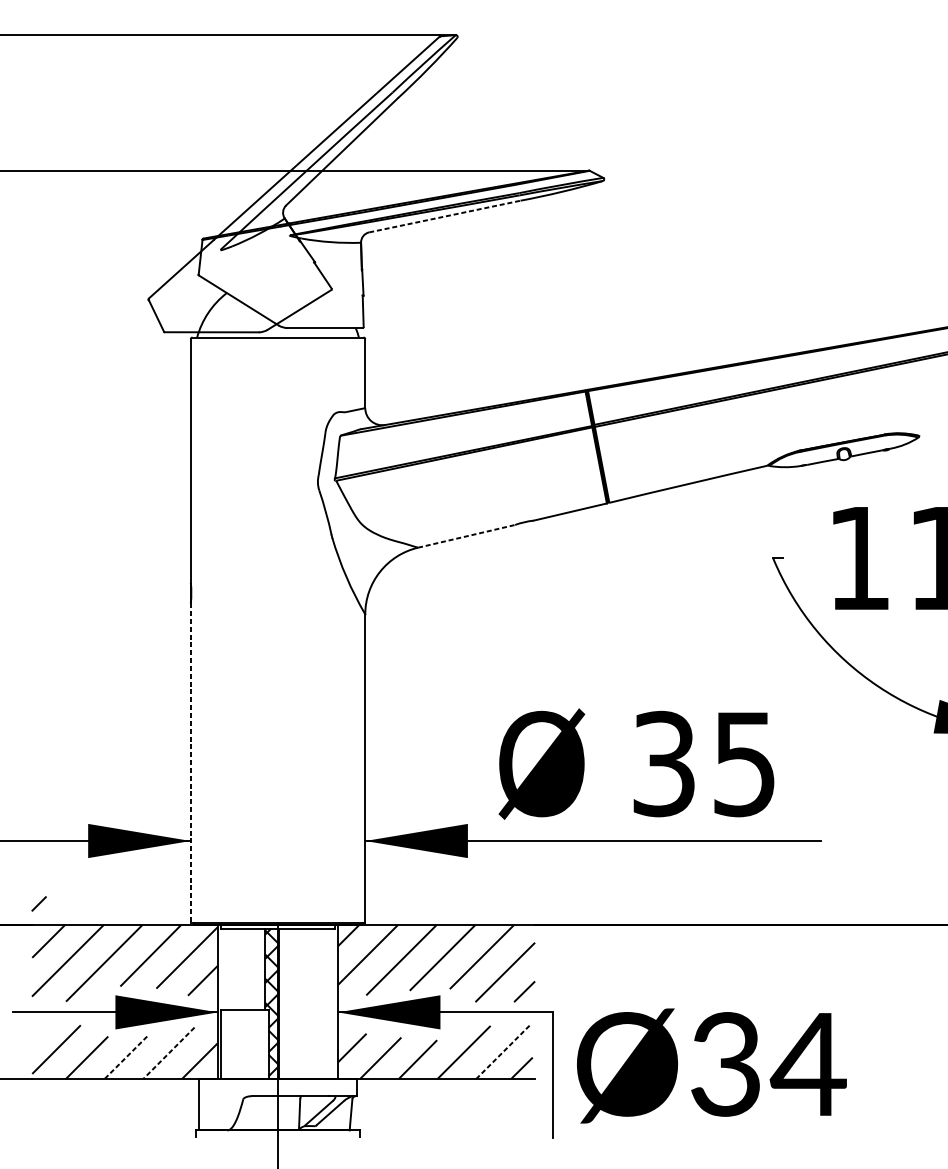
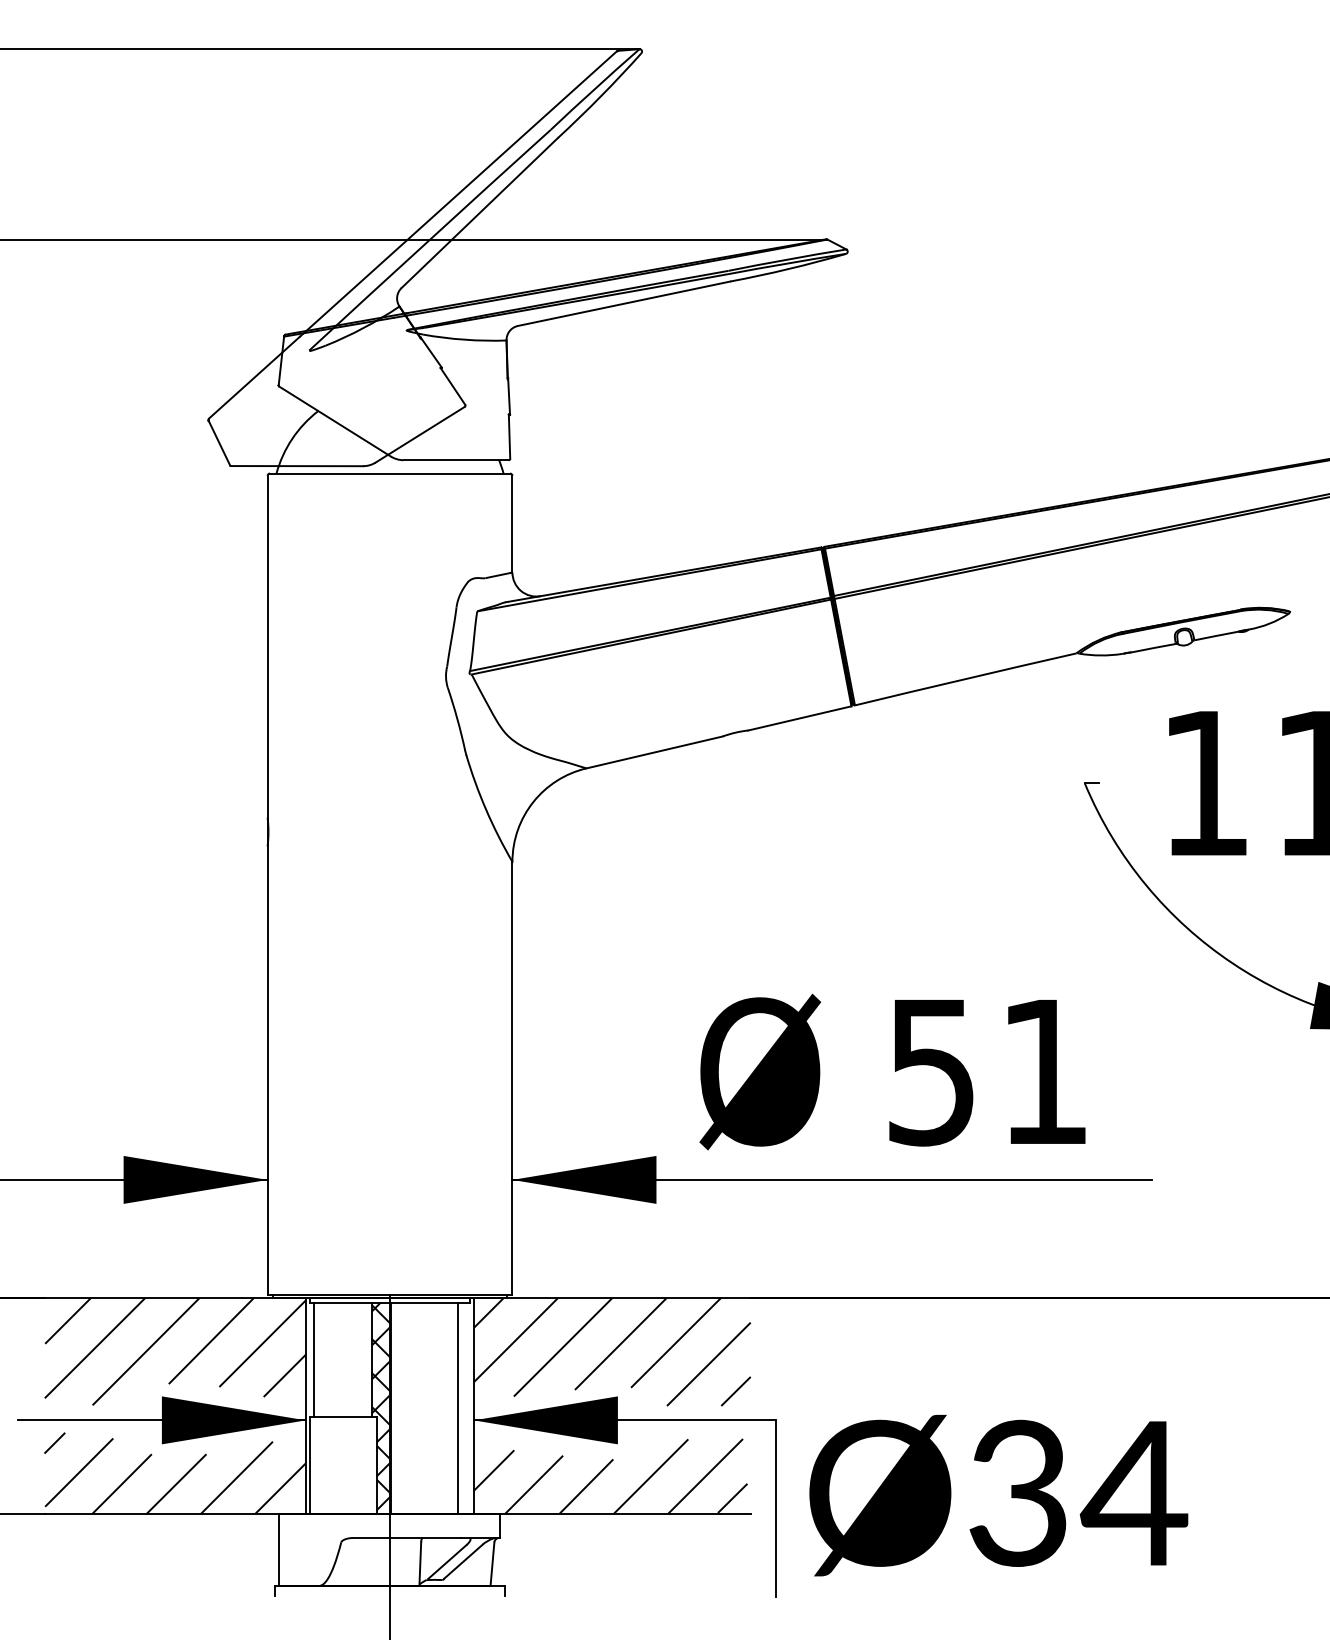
line: (445, 216) -> (624, 303), dashed -> solid
line: (466, 536) -> (654, 752), dashed -> solid
line: (190, 763) -> (267, 1070), dashed -> solid
text: (703, 763) -> (987, 1071), 35 -> 51
line: (38, 903) -> (54, 1442), moved
line: (224, 969) -> (314, 1359), added
line: (326, 1003) -> (458, 1407), added
line: (502, 1052) -> (705, 1476), dashed -> solid
line: (168, 1053) -> (236, 1478), dashed -> solid
line: (125, 1058) -> (176, 1484), dashed -> solid

